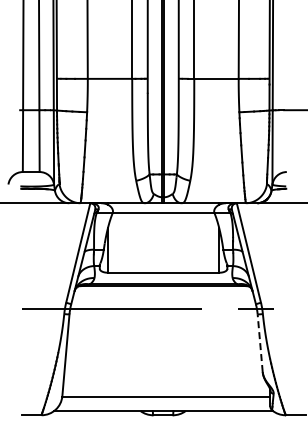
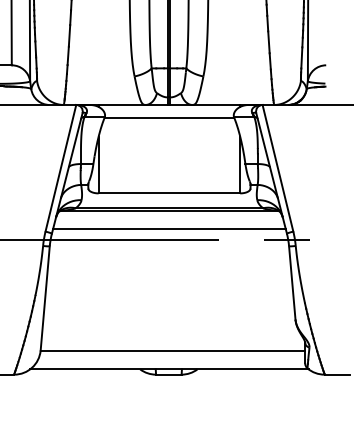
line: (163, 300) -> (169, 228), added
line: (260, 343) -> (292, 283), dashed -> solid

